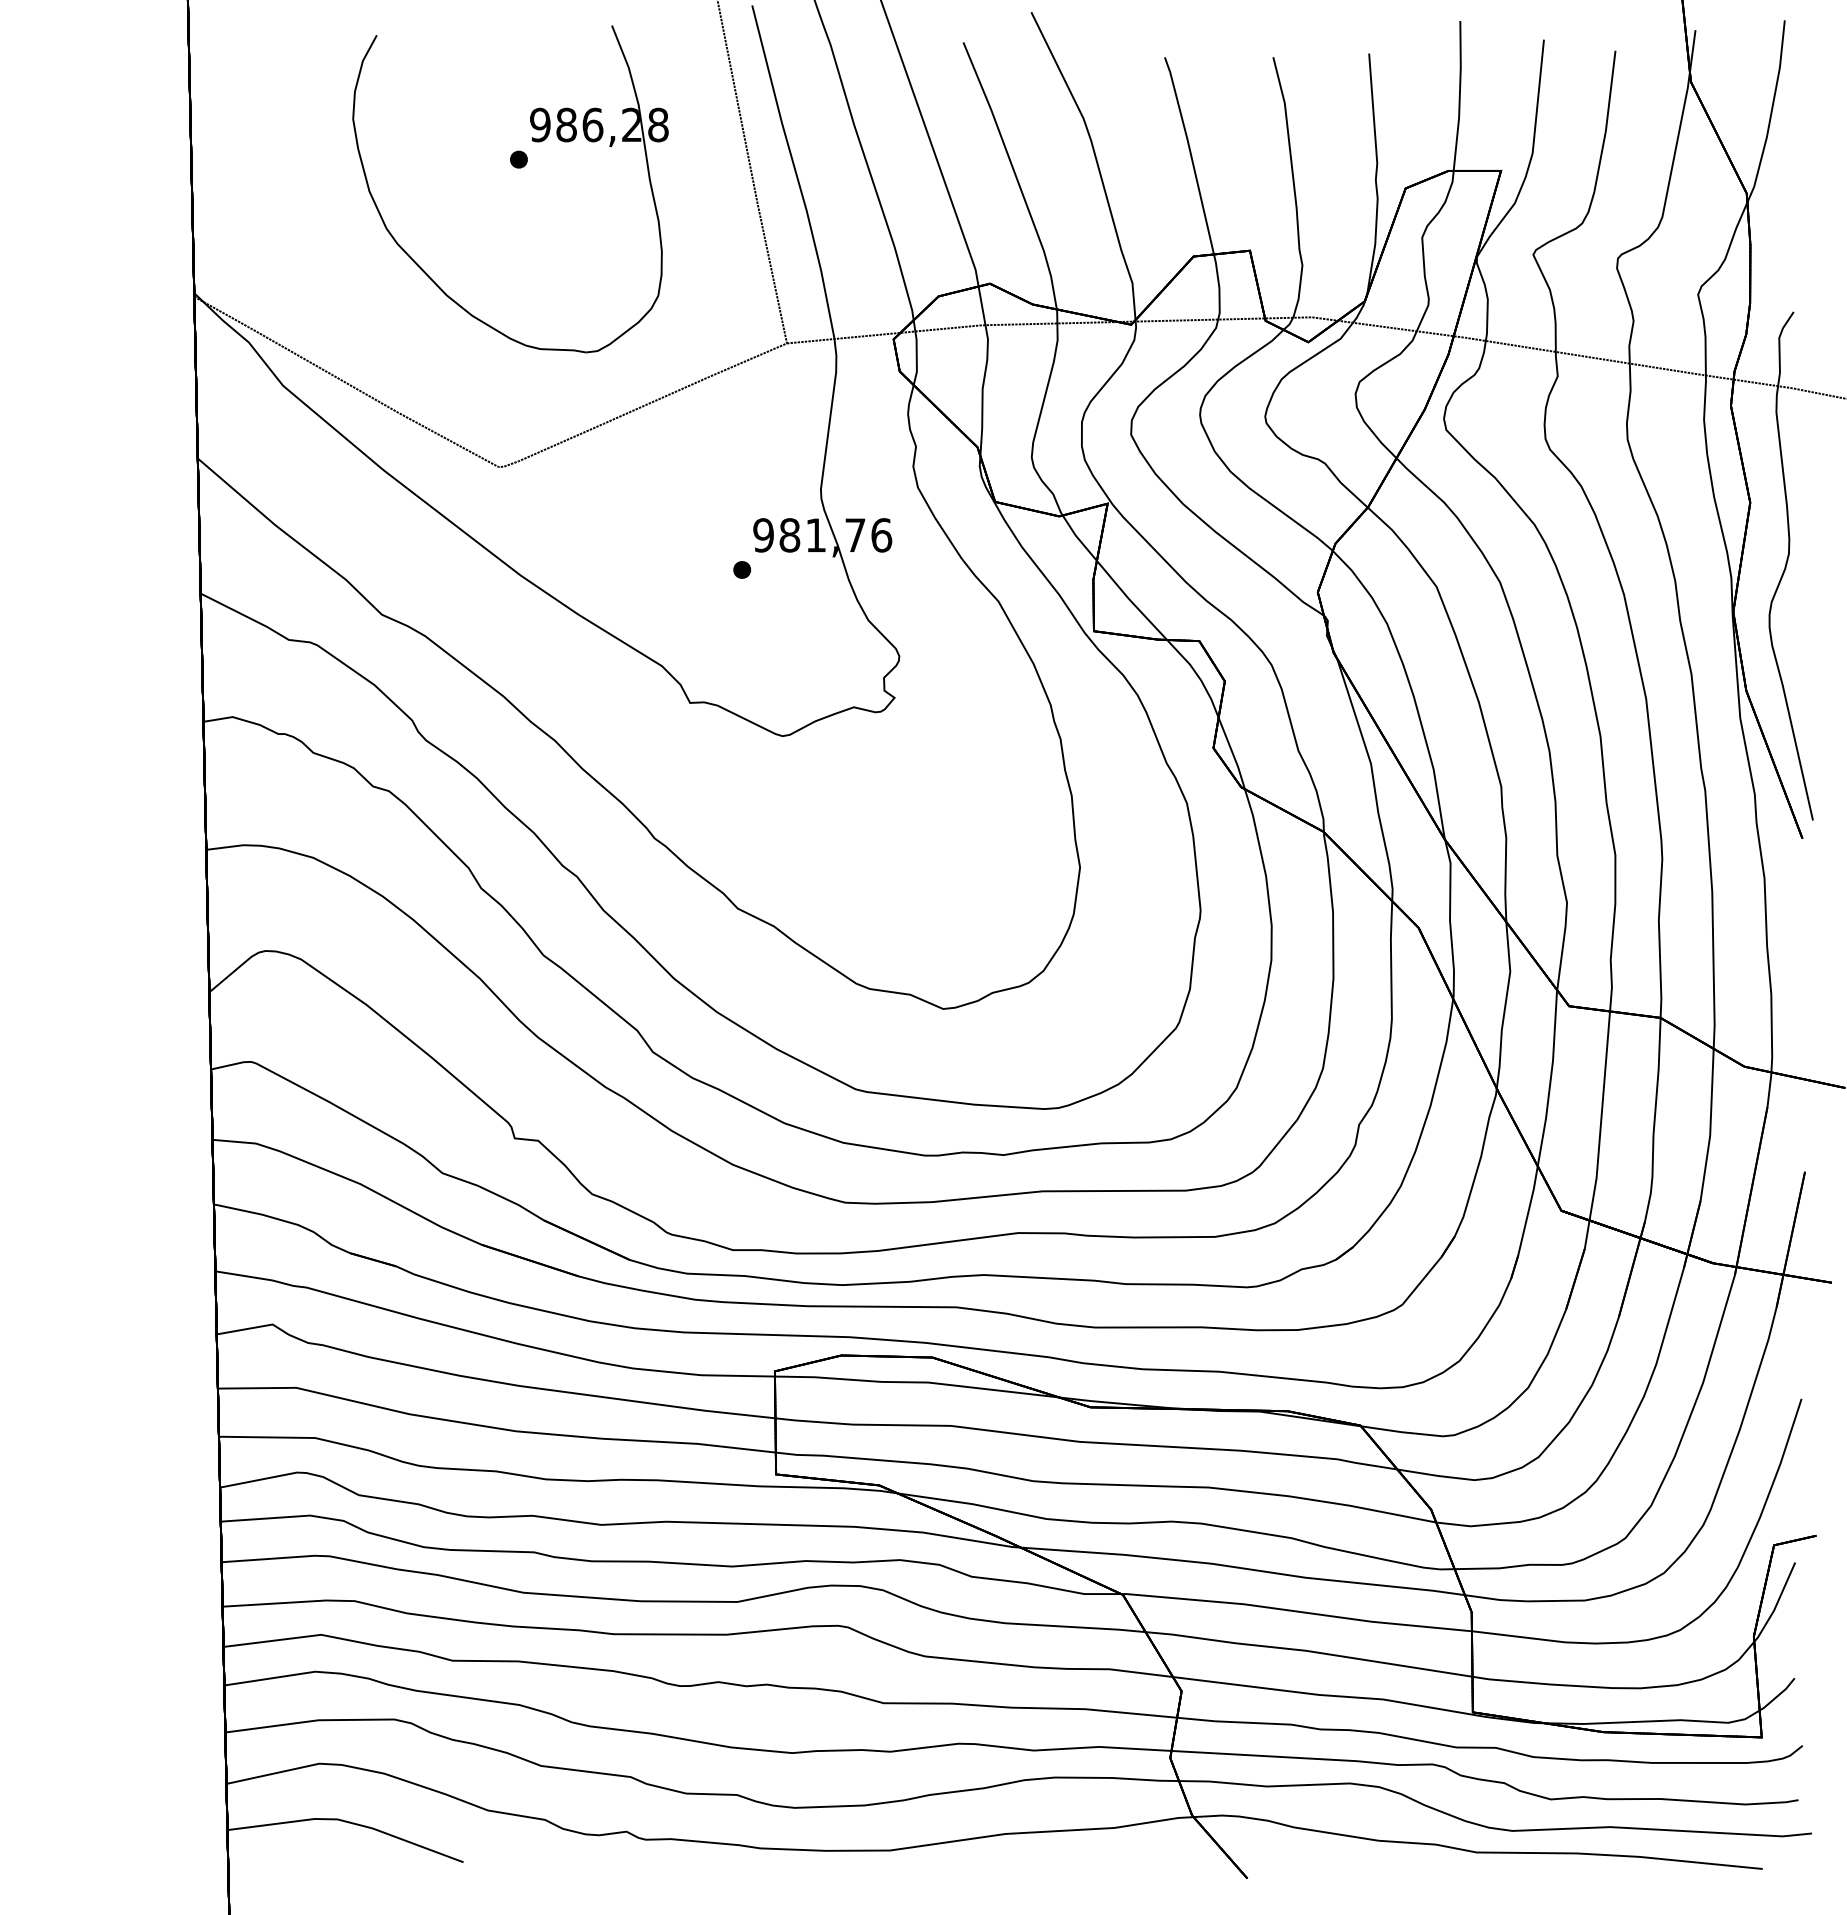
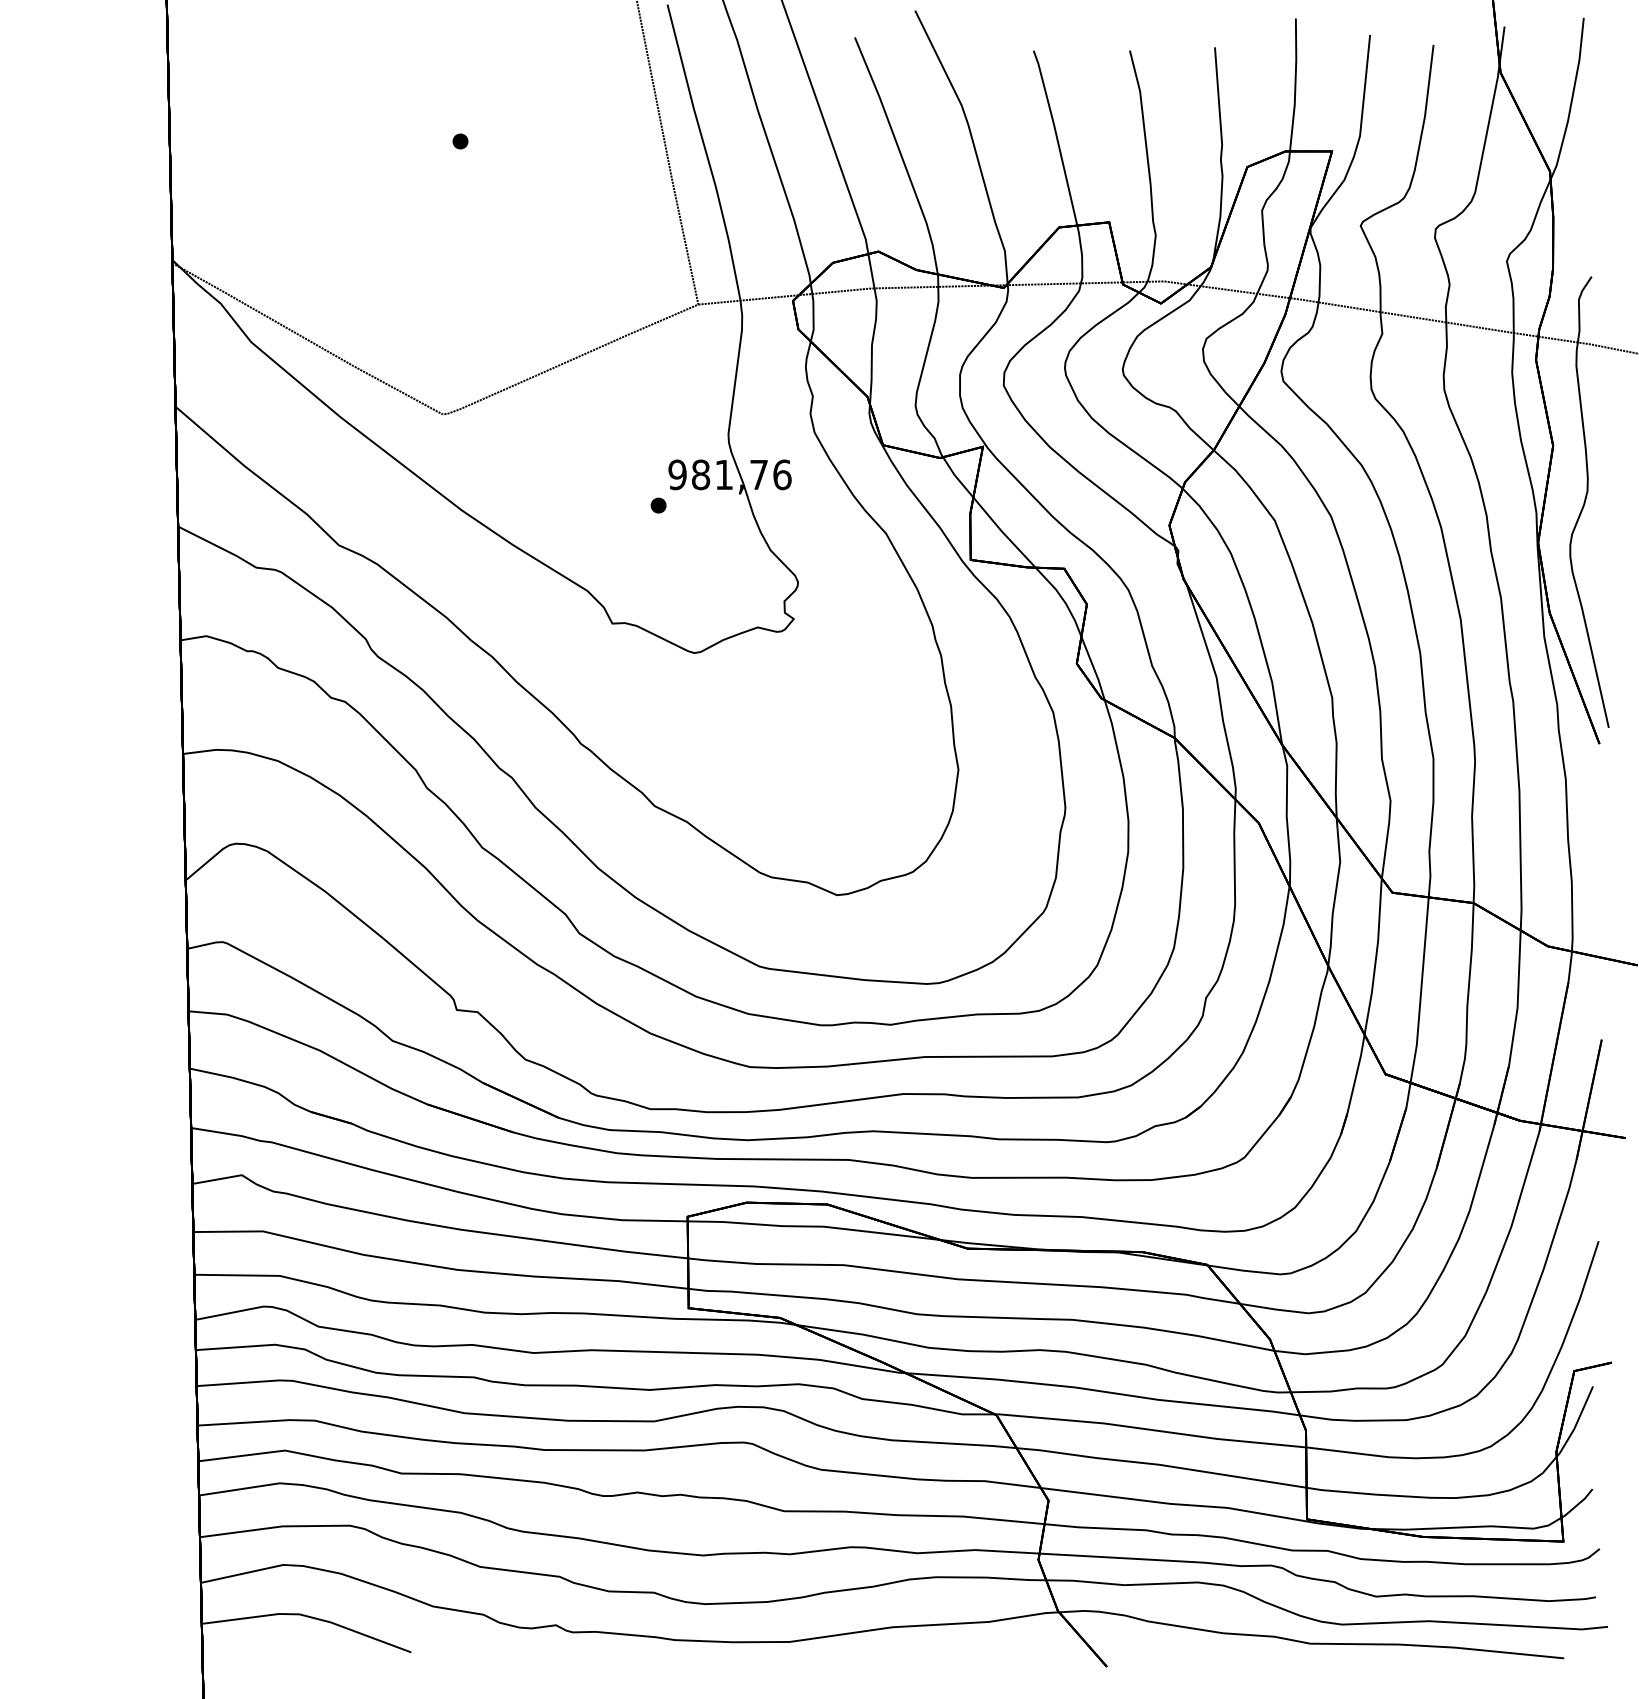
part: (532, 141) -> (472, 125), removed

